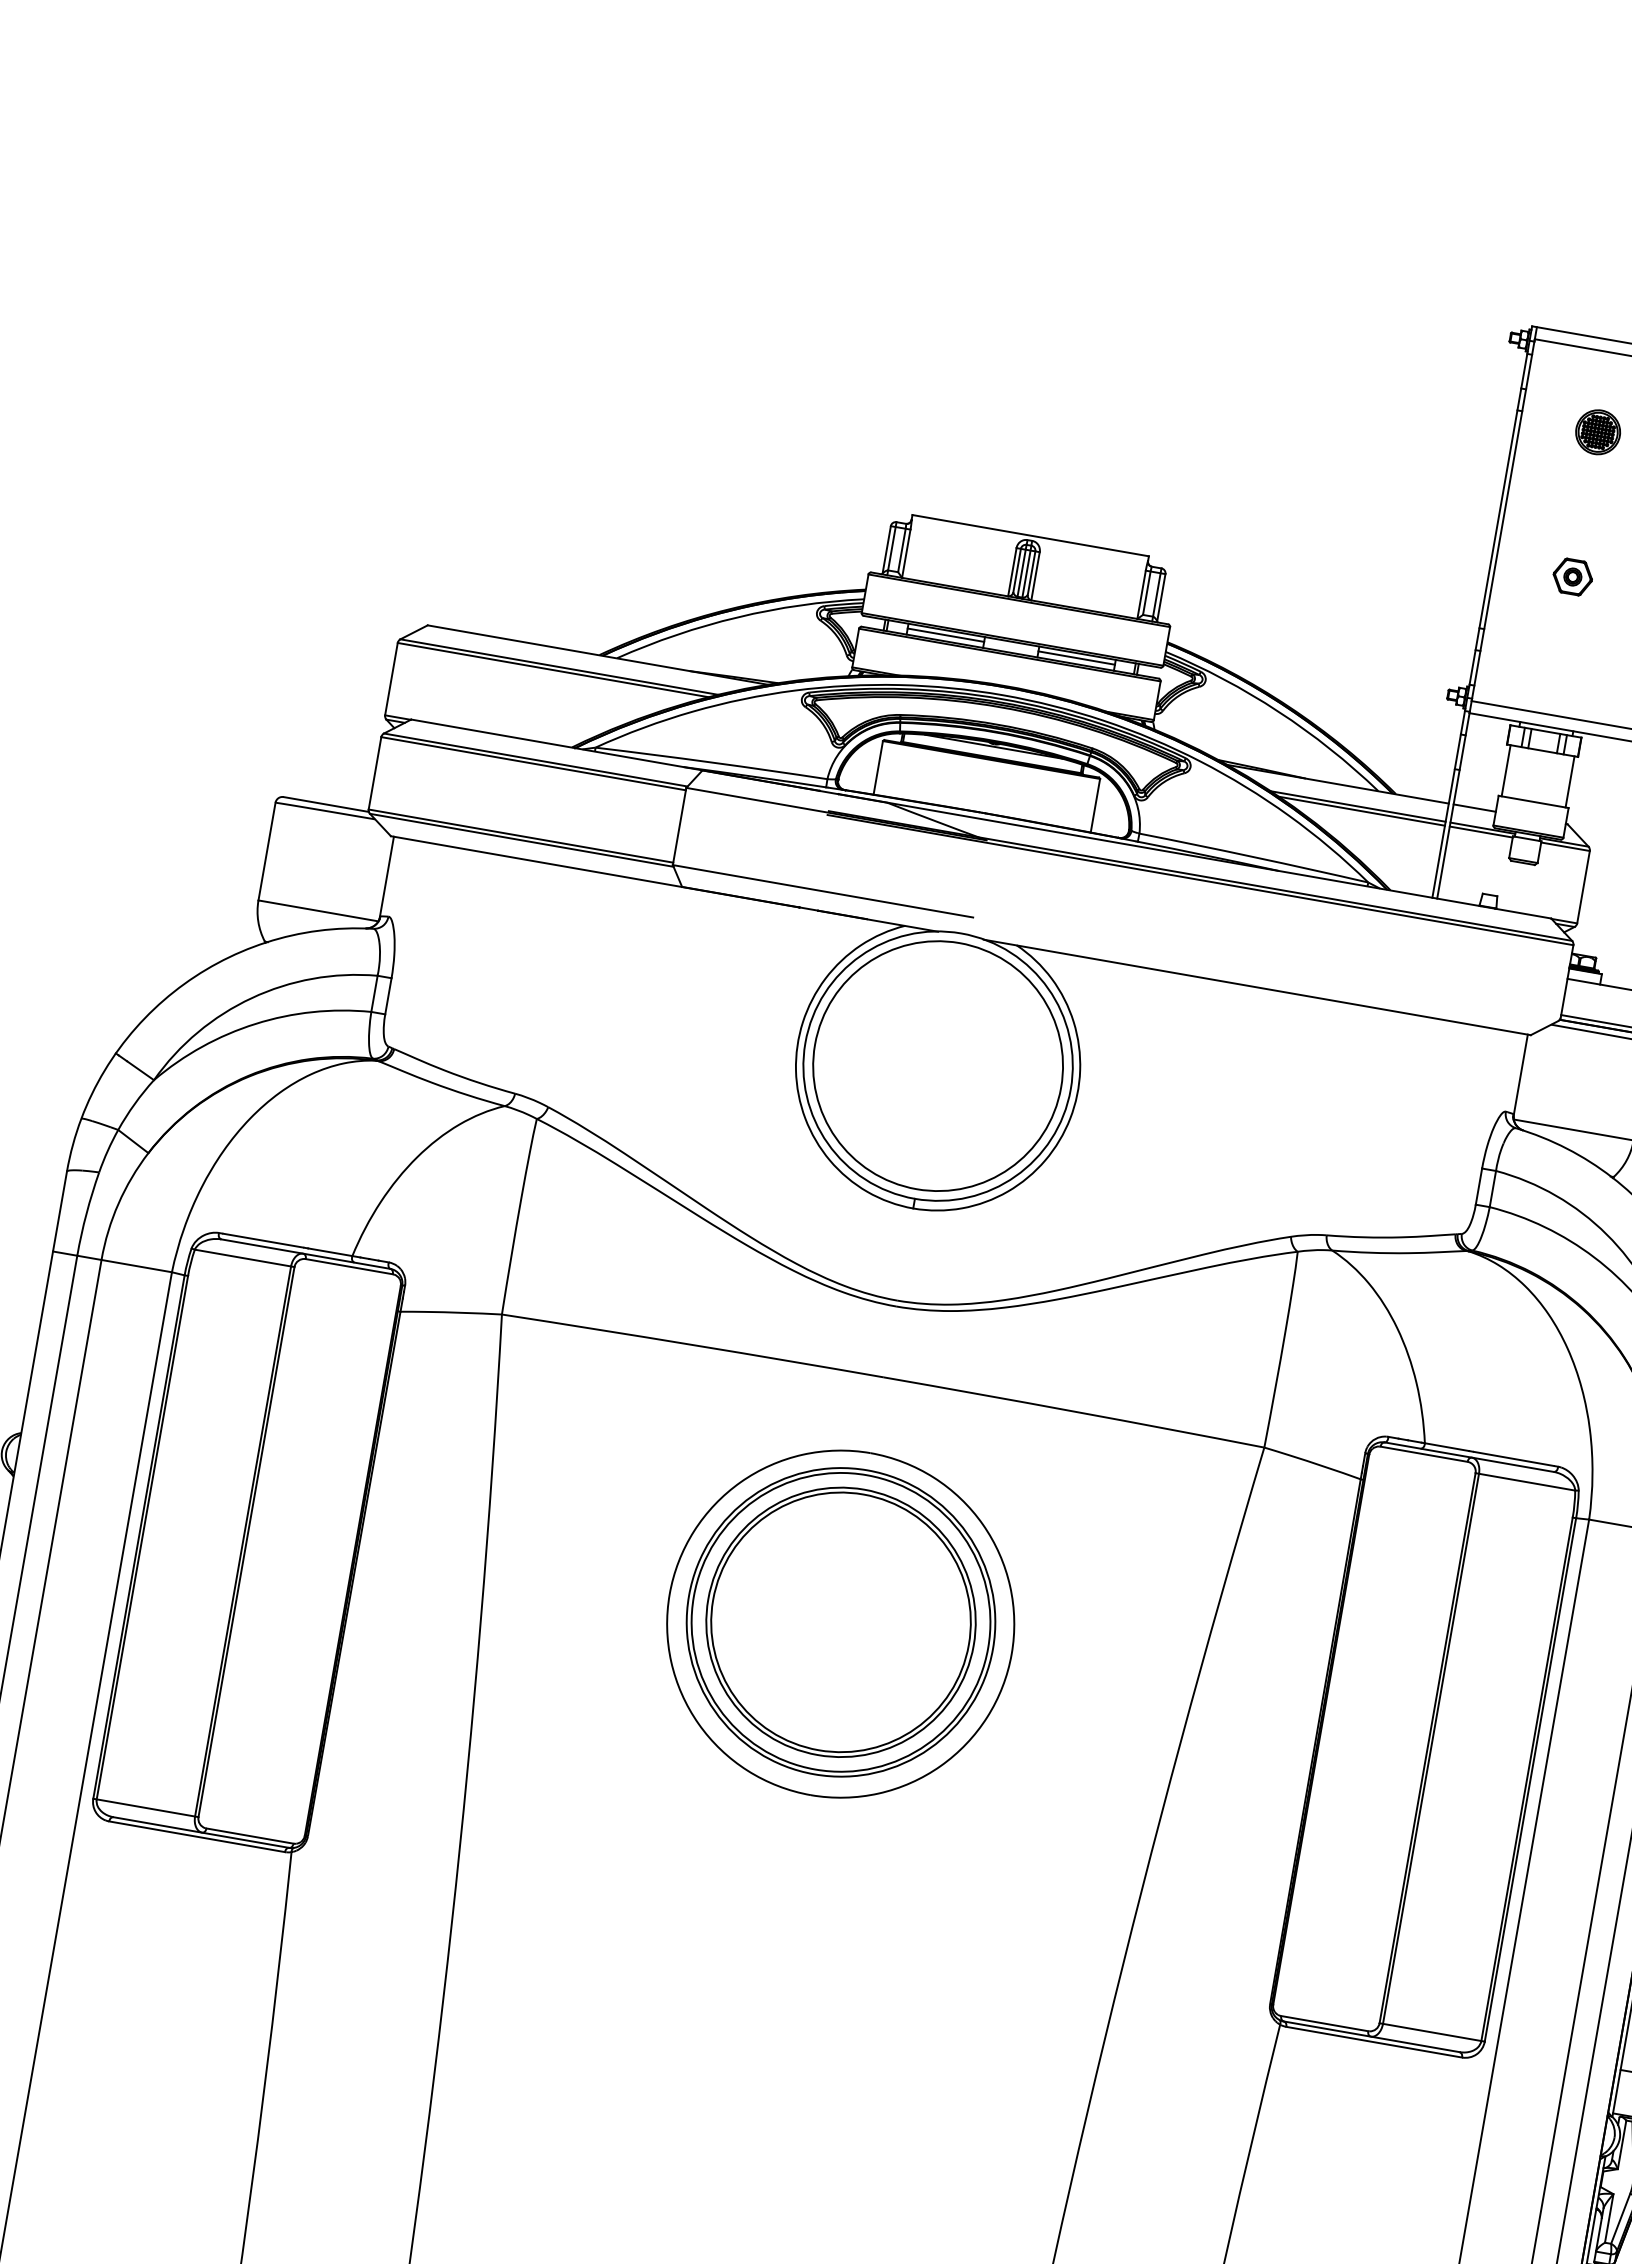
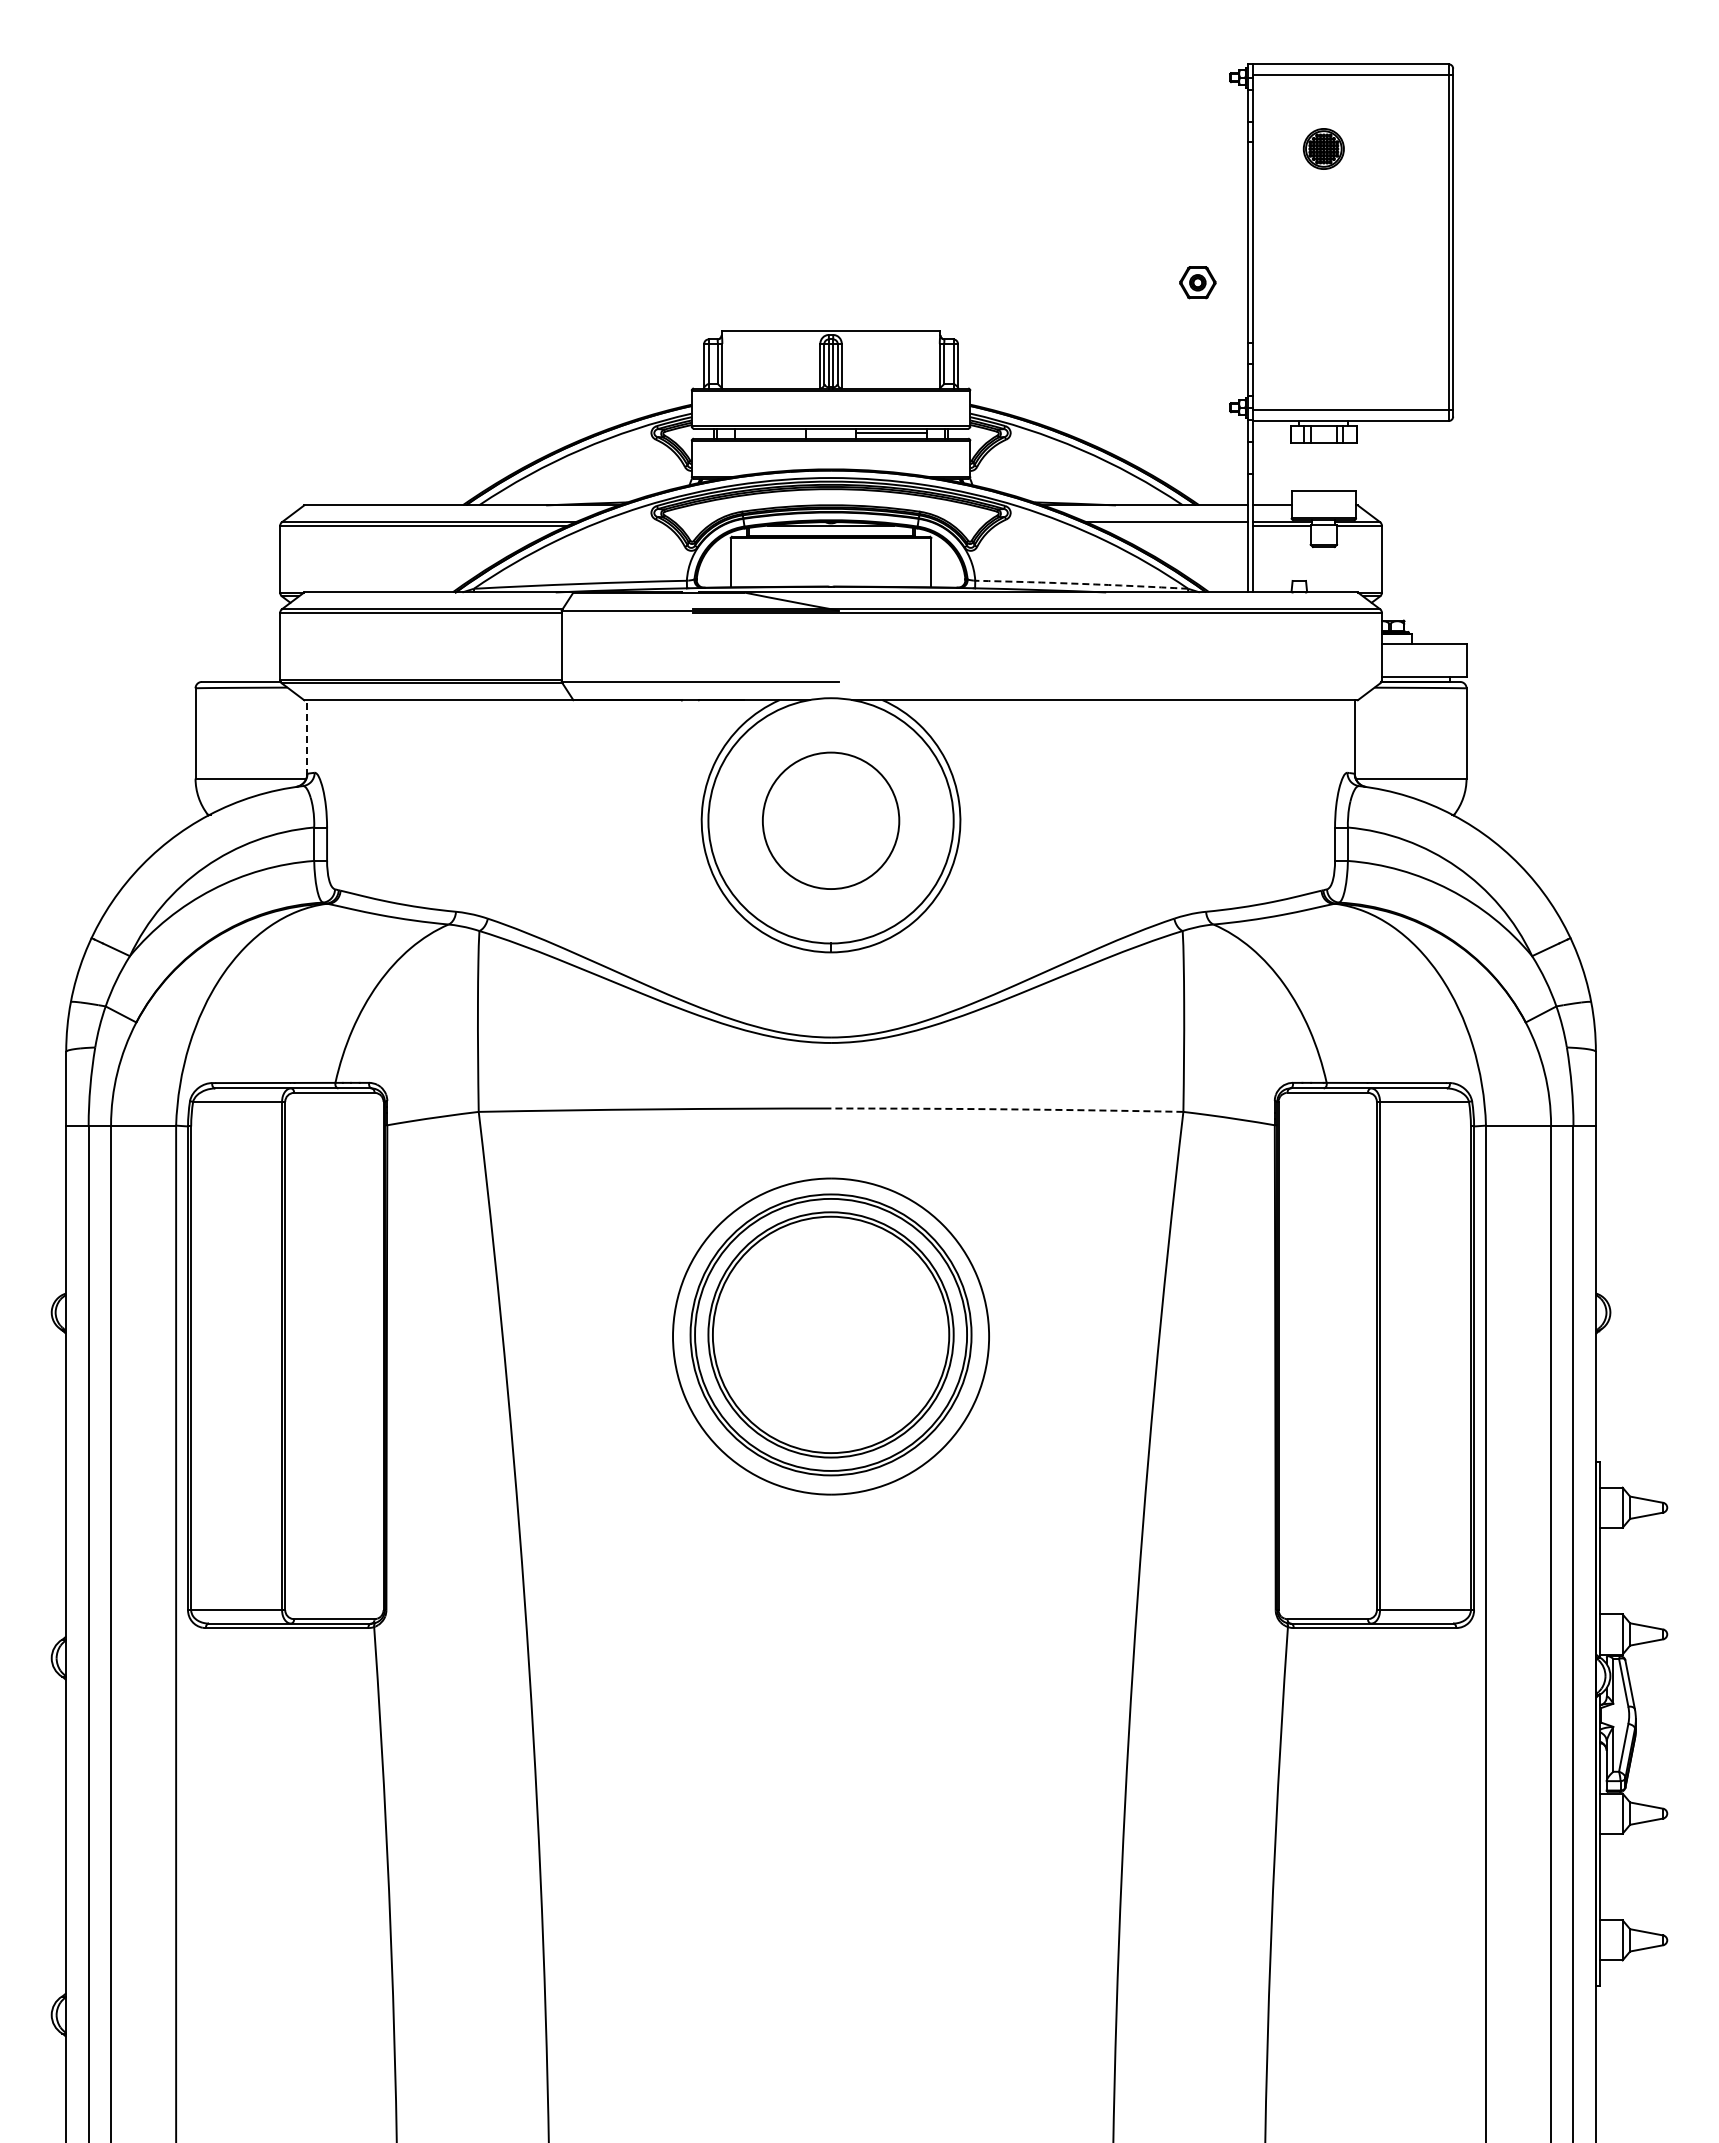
part: (1572, 576) -> (1197, 282), moved
line: (945, 635) -> (770, 433), removed
line: (1506, 770) -> (1294, 466), removed
line: (1570, 781) -> (1353, 466), removed
line: (1361, 810) -> (1170, 525), removed
arc: (1253, 856) -> (1081, 583), solid -> dashed
line: (387, 878) -> (307, 738), solid -> dashed
circle: (937, 1065) -> (830, 820), size x0.6
arc: (1074, 1411) -> (1007, 1109), solid -> dashed

